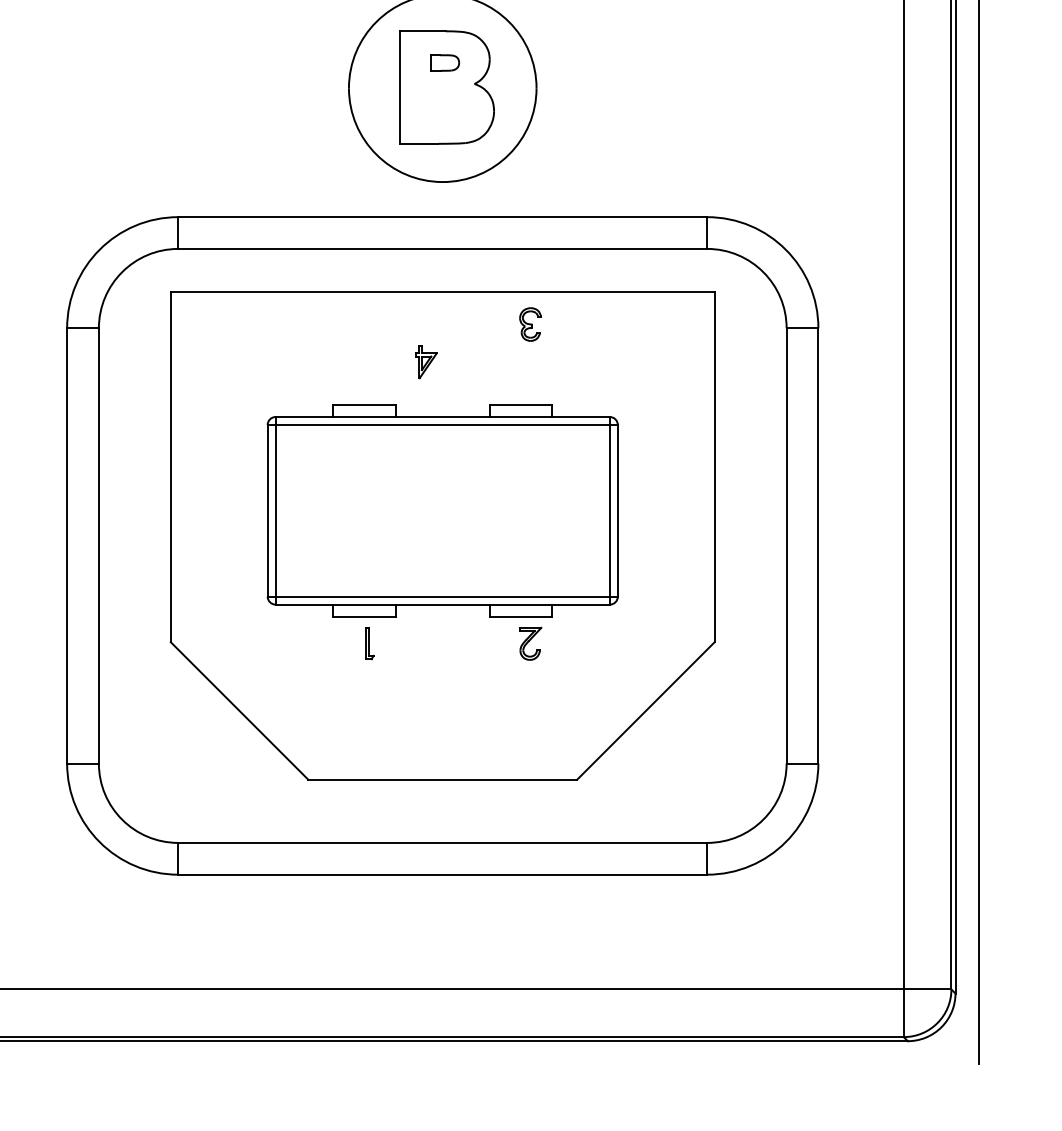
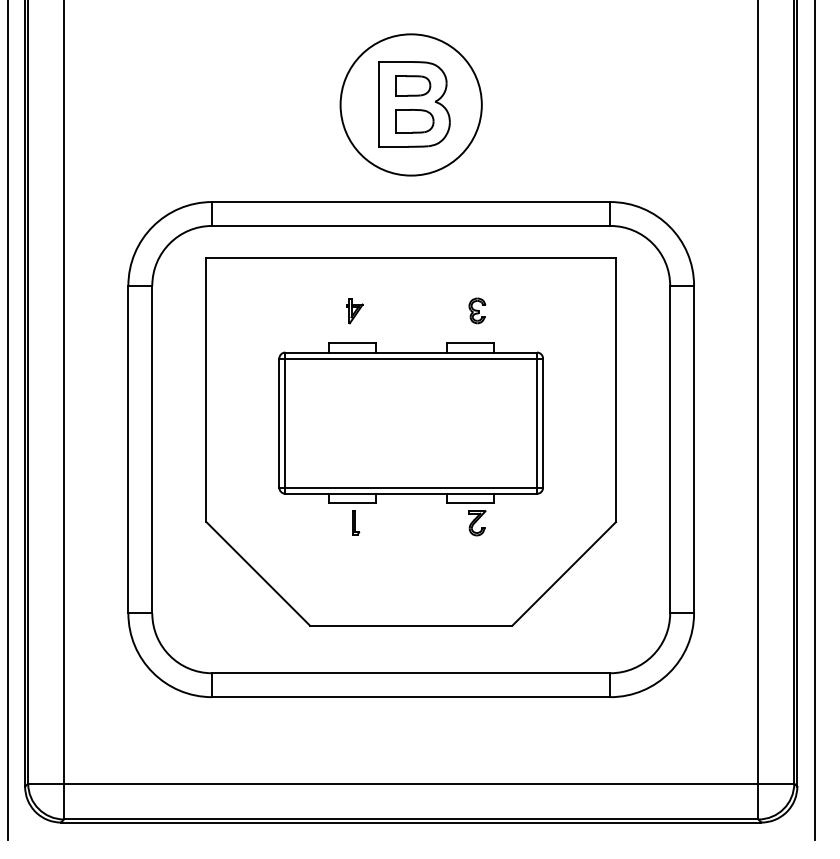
part: (445, 62) -> (413, 85), size x1.67
part: (447, 110) -> (414, 121), added
part: (530, 324) -> (477, 310), moved
part: (425, 362) -> (354, 311), moved

